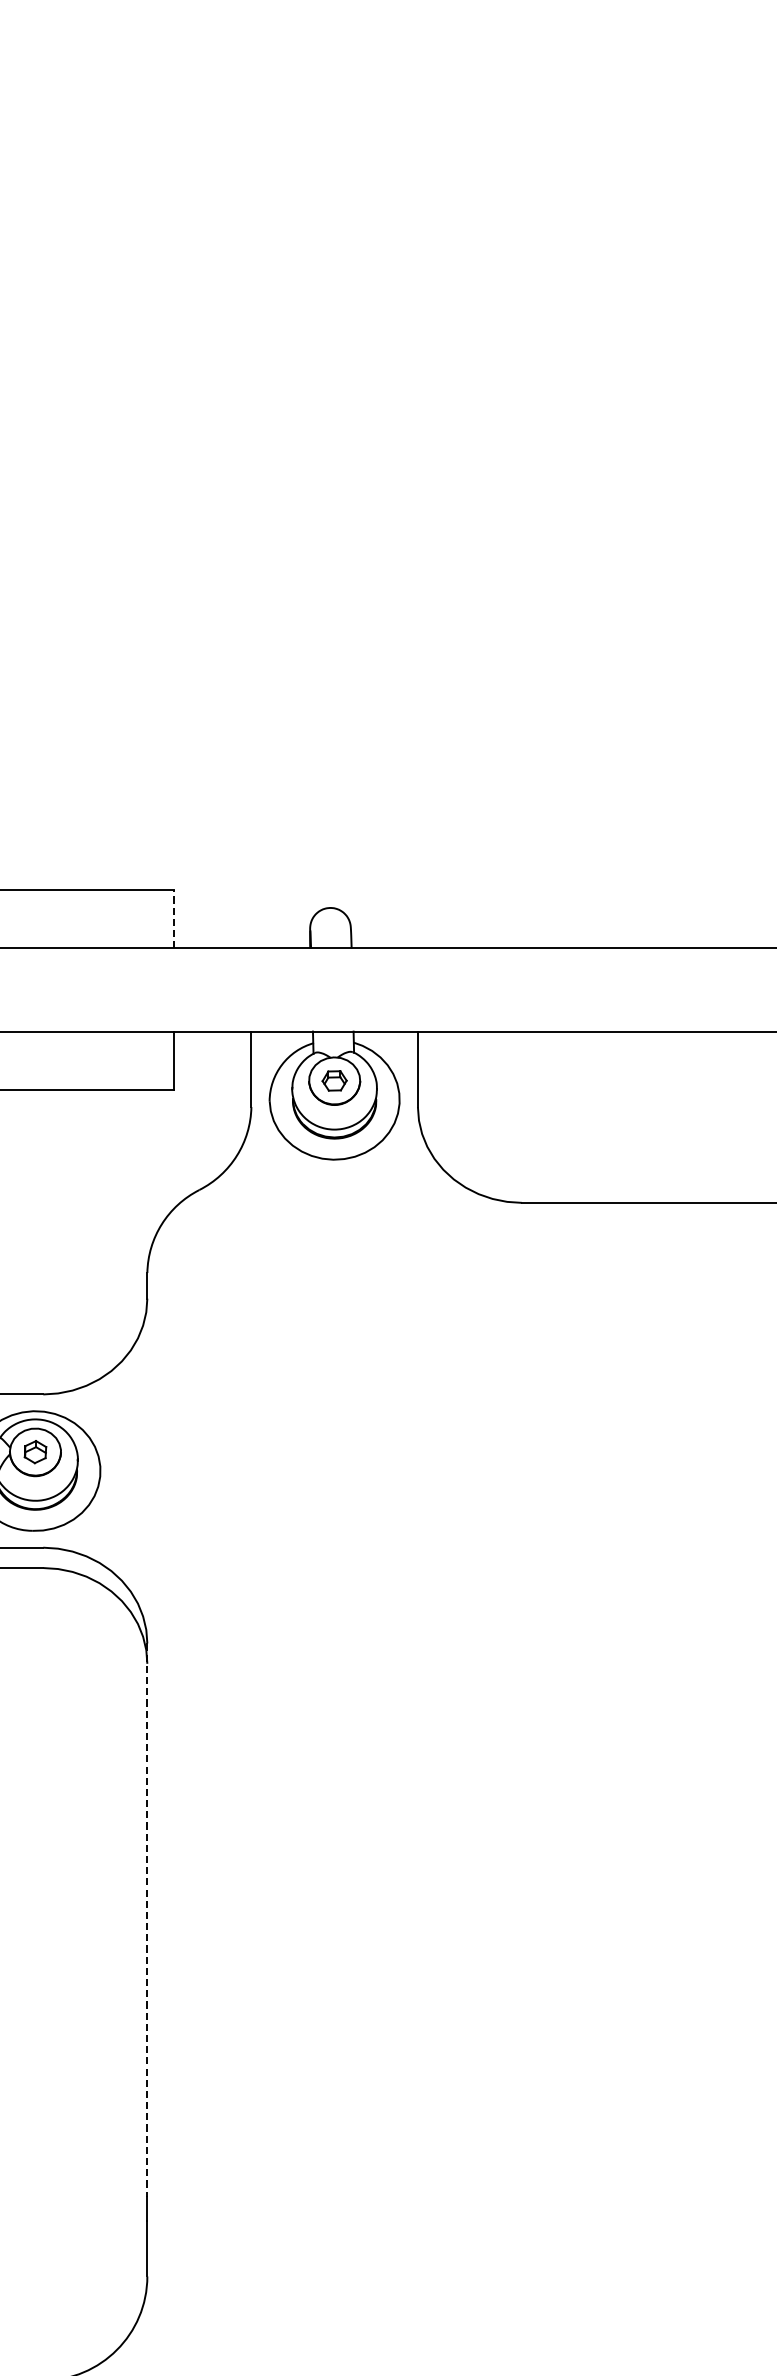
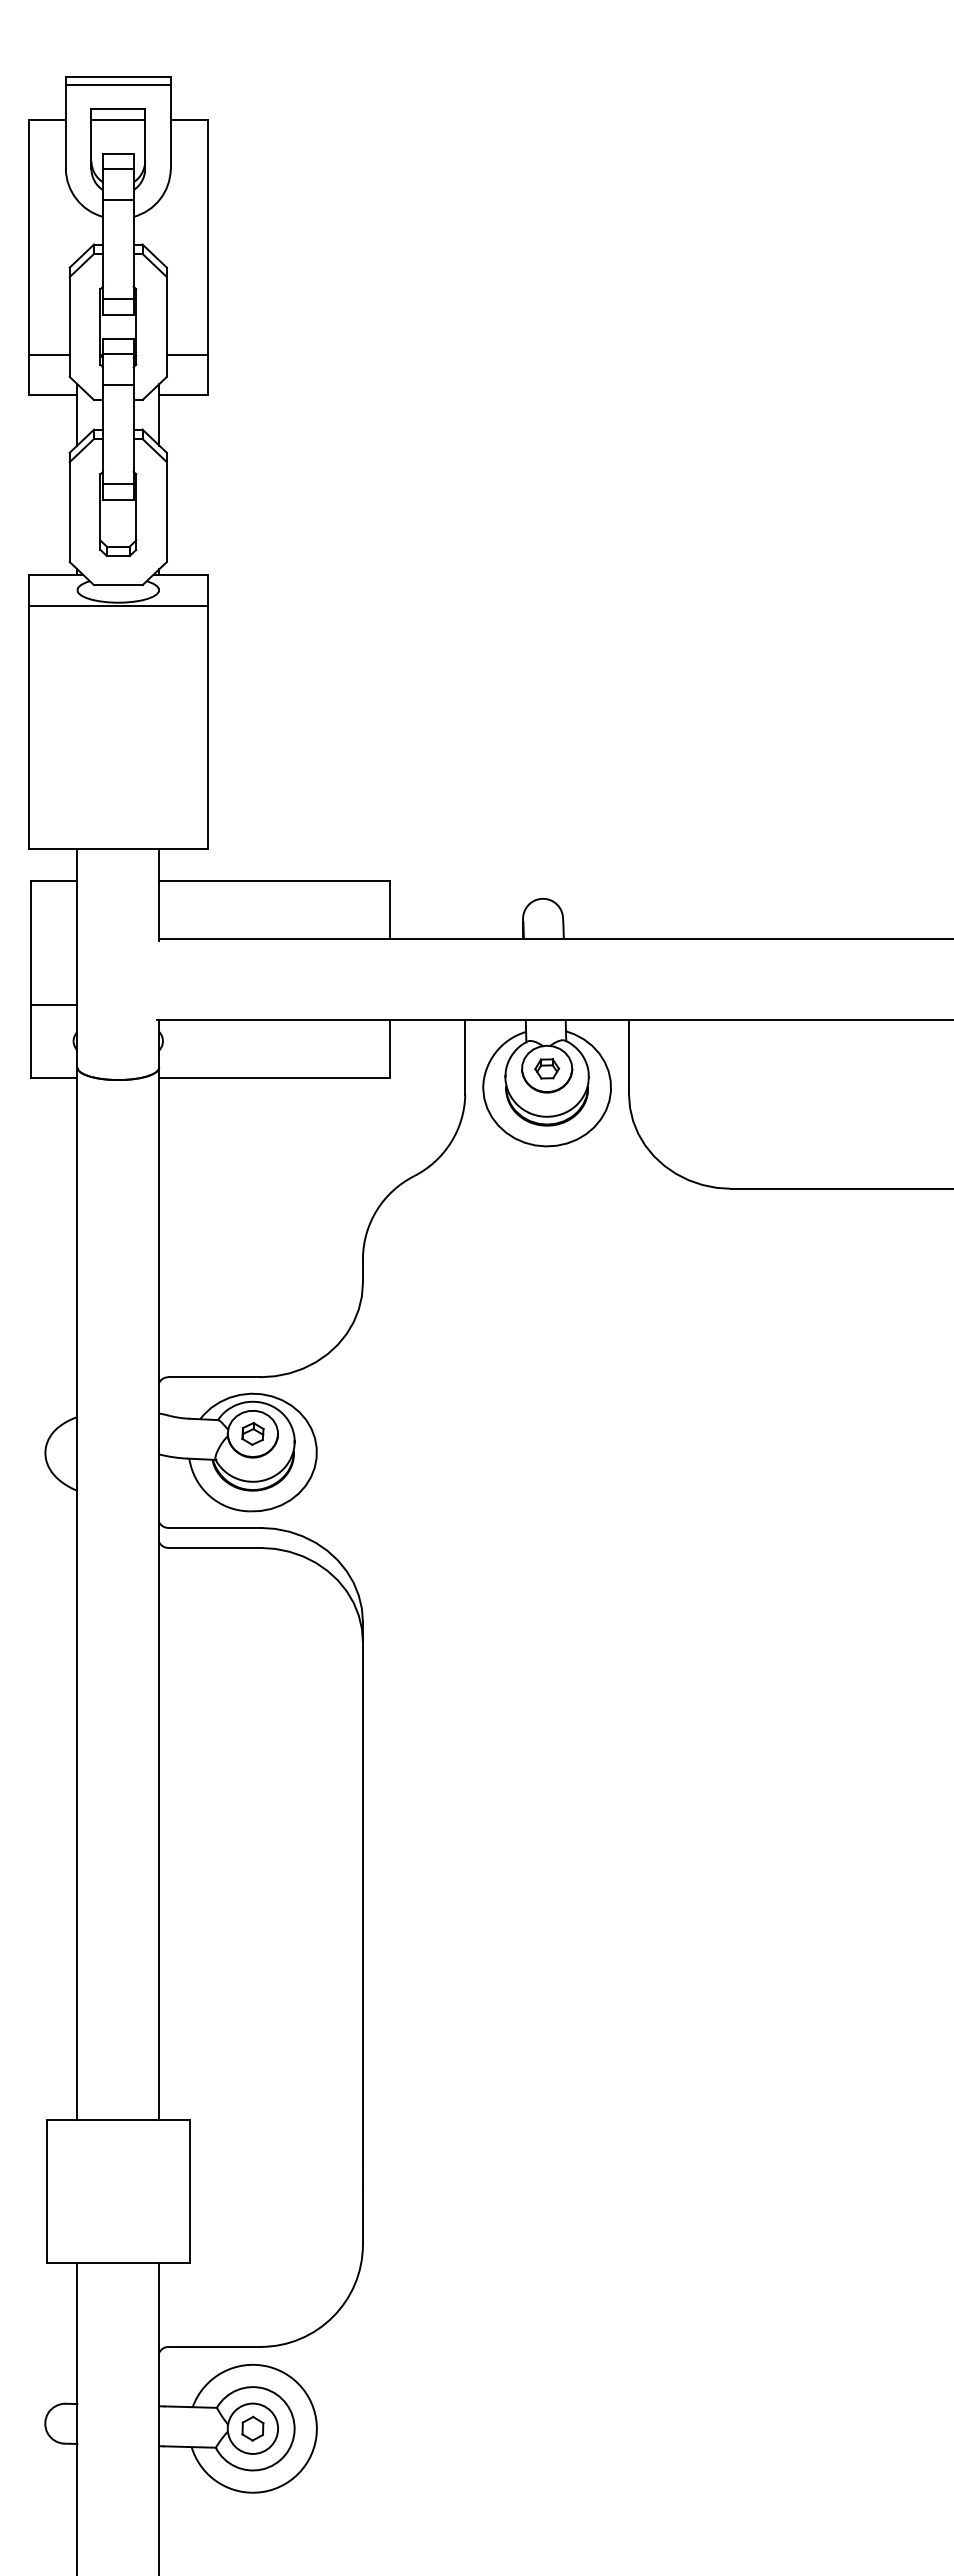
line: (174, 918) -> (389, 909), dashed -> solid
line: (146, 1920) -> (362, 1894), dashed -> solid

